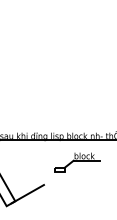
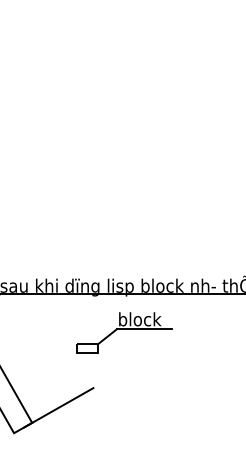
part: (77, 162) -> (125, 332), moved

